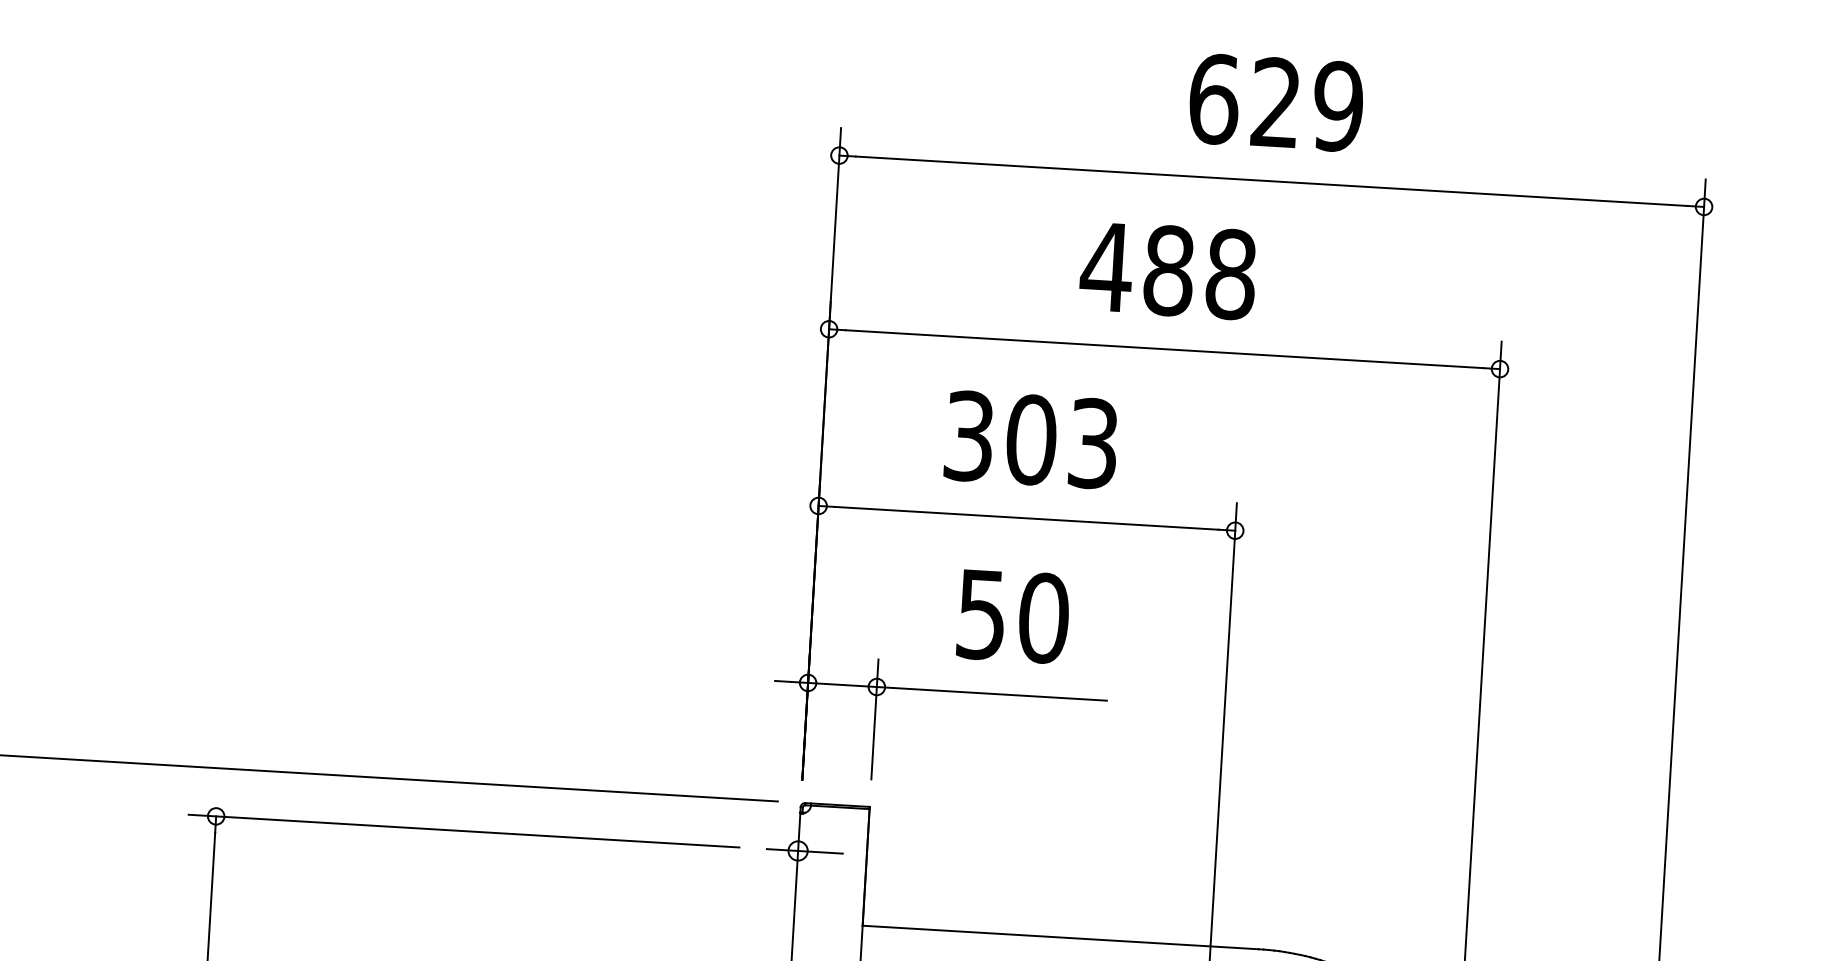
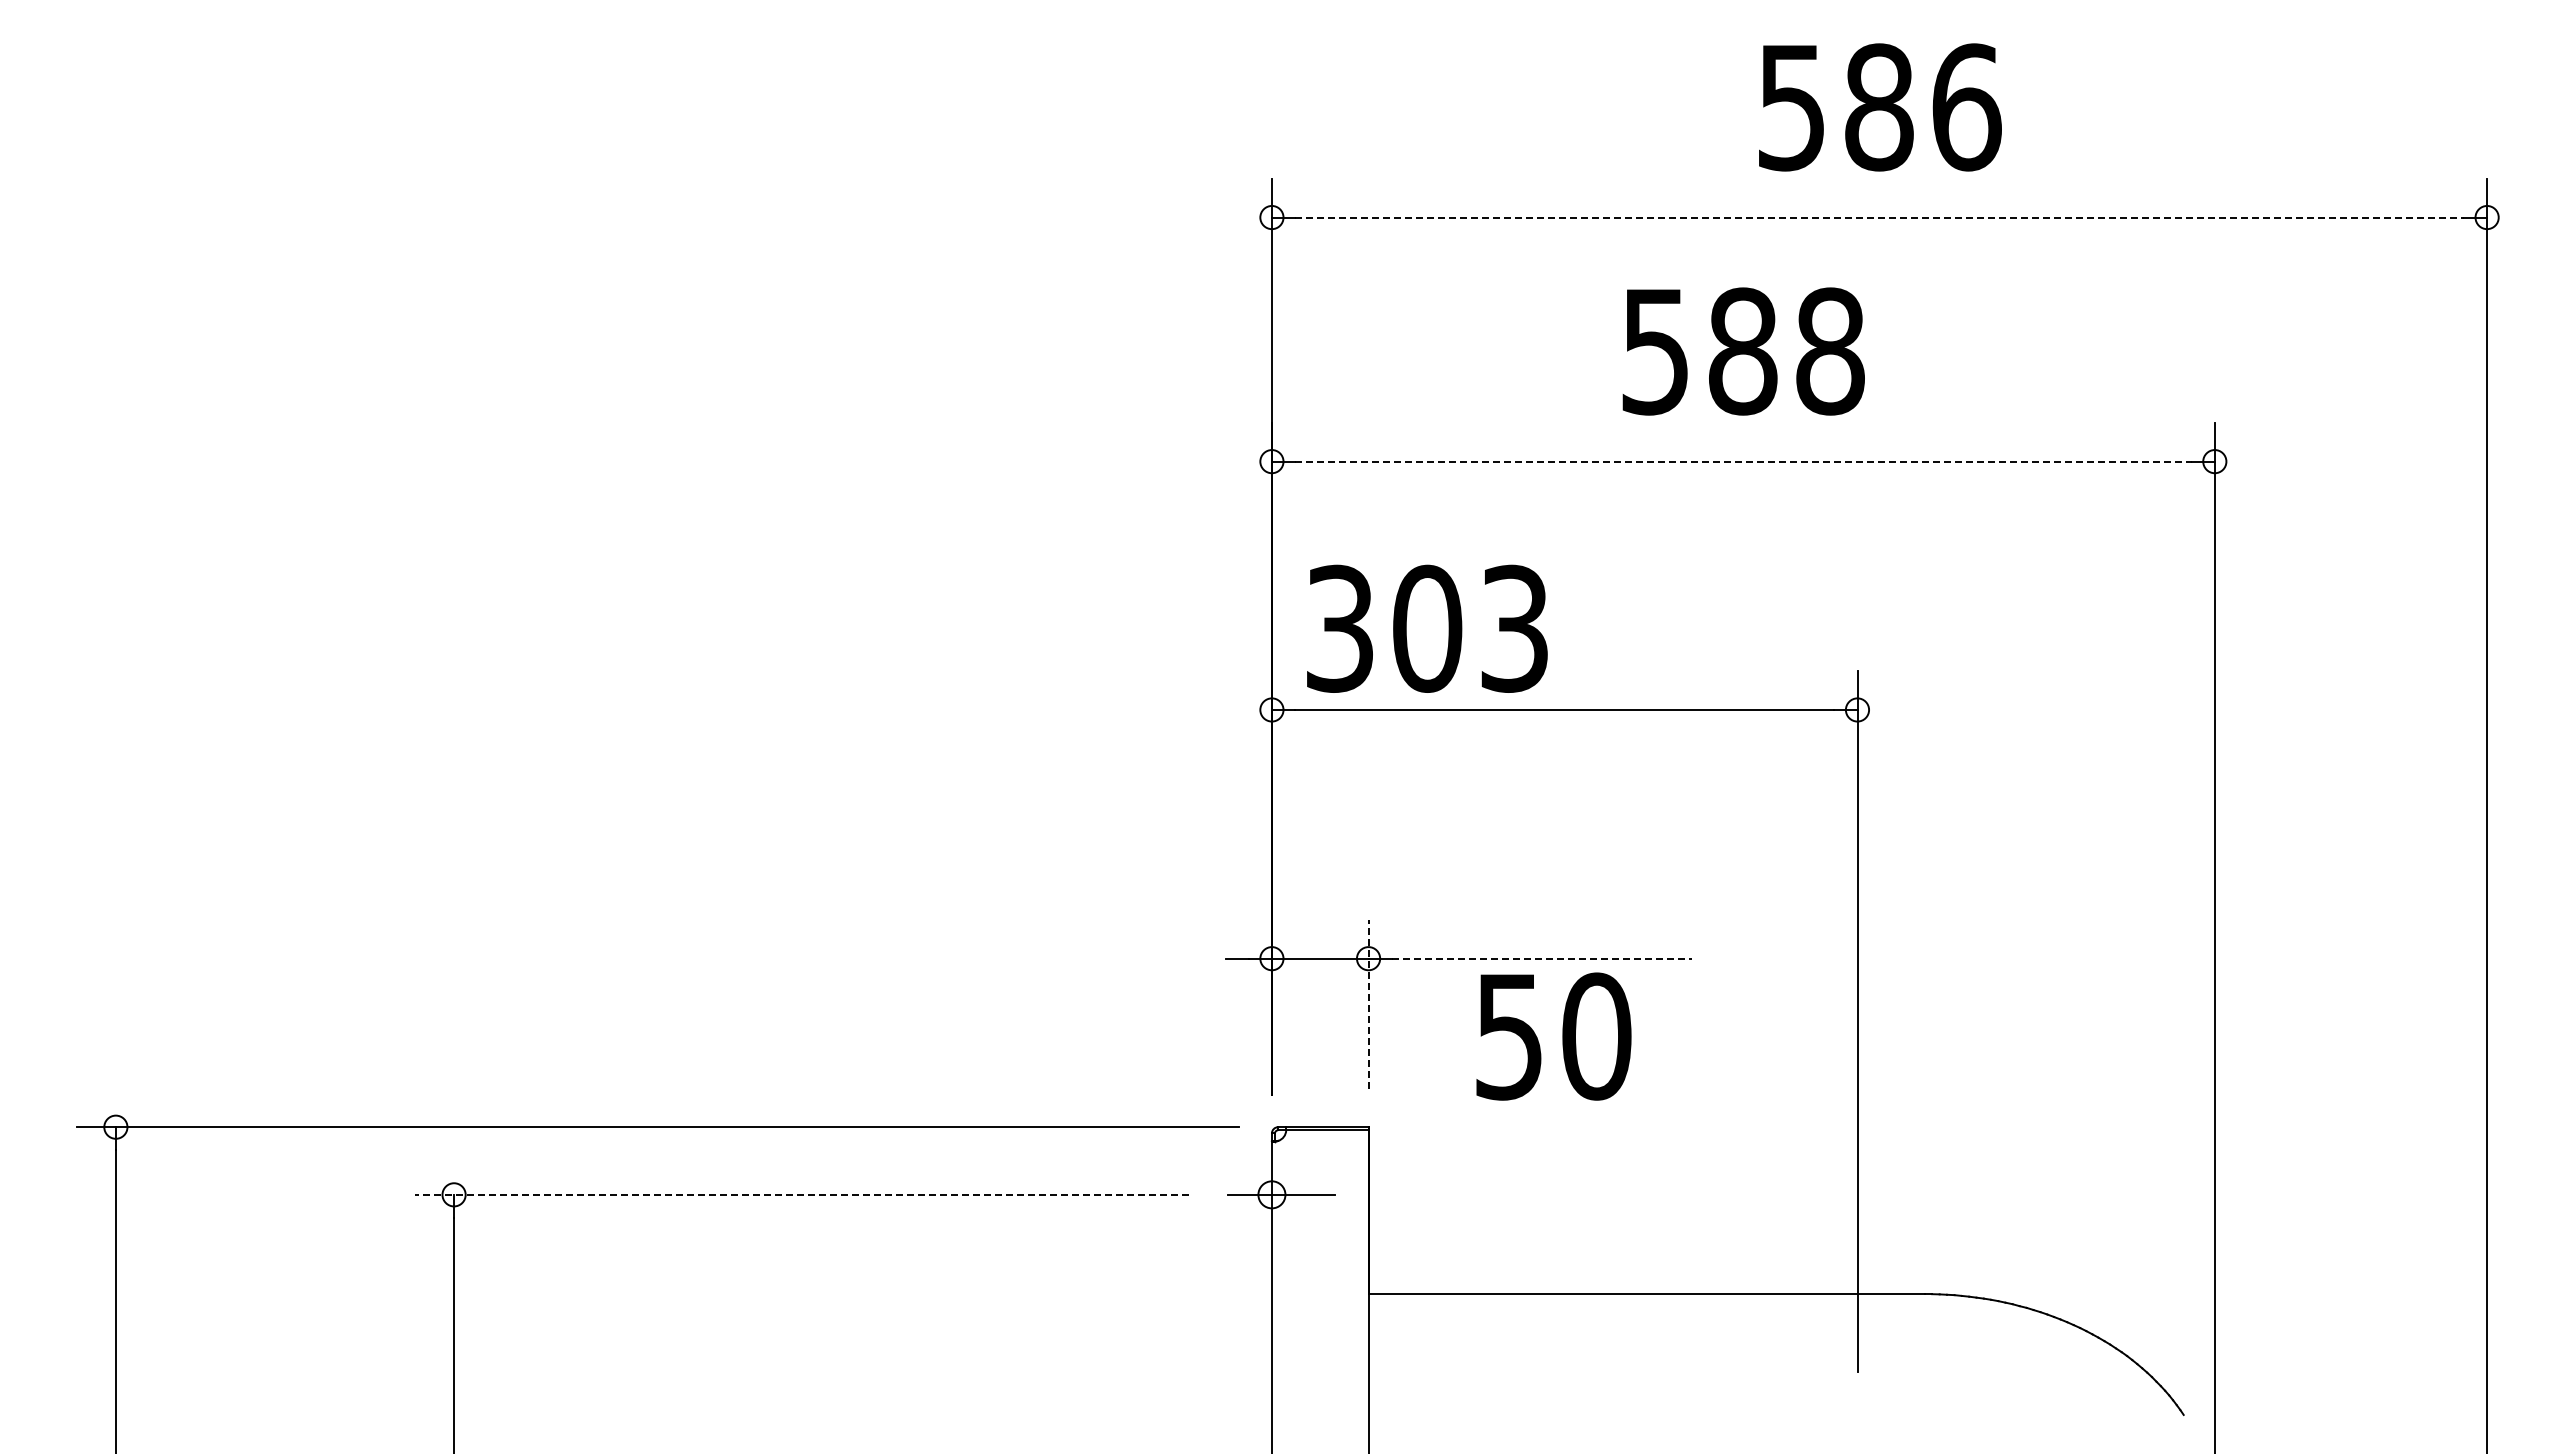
text: (1276, 102) -> (1879, 107), 629 -> 586
line: (1272, 181) -> (1880, 217), solid -> dashed
text: (1106, 267) -> (1655, 352), 488 -> 588
line: (1164, 349) -> (1743, 461), solid -> dashed
text: (1031, 439) -> (1427, 628), moved
text: (1013, 616) -> (1553, 1036), moved
line: (1000, 694) -> (1542, 958), solid -> dashed
line: (874, 718) -> (1368, 1003), solid -> dashed
line: (464, 830) -> (802, 1194), solid -> dashed

